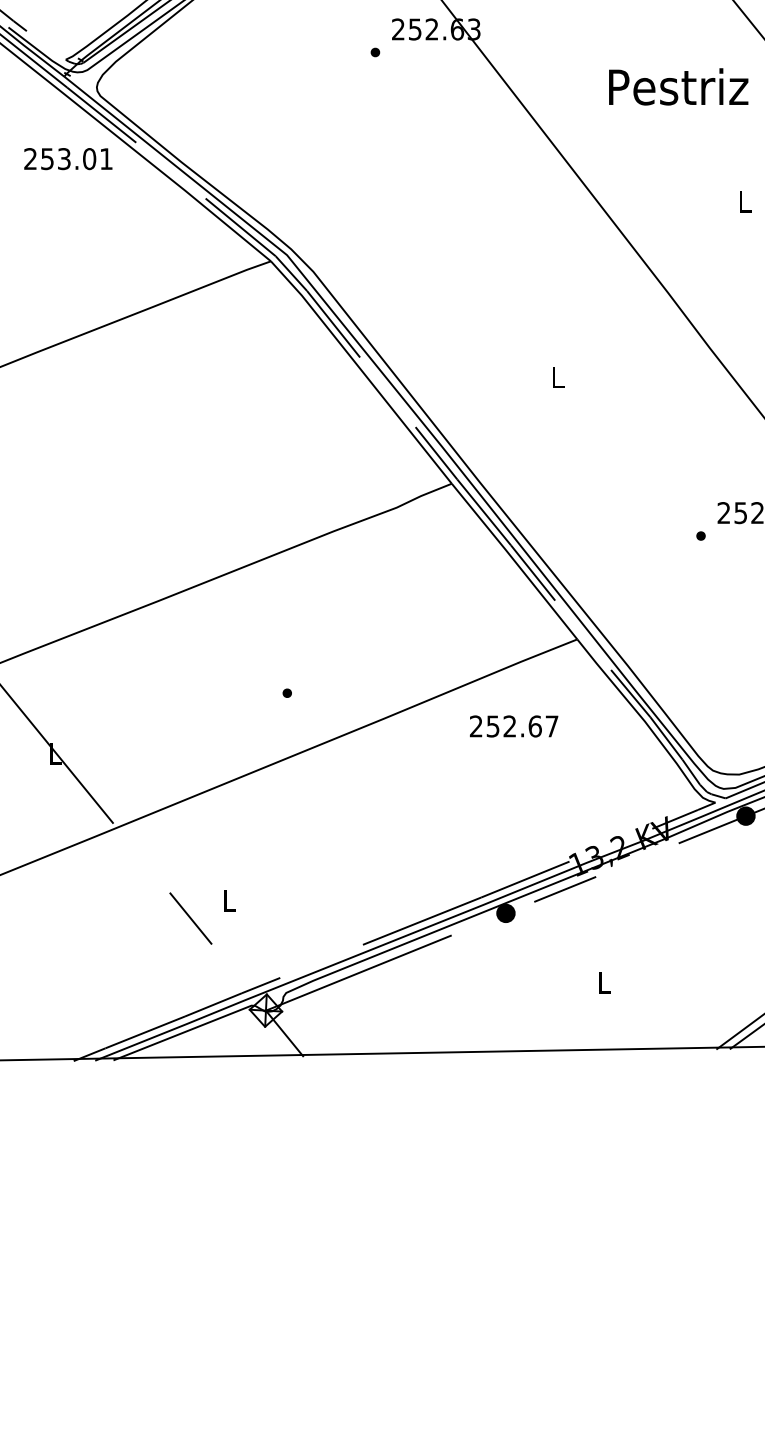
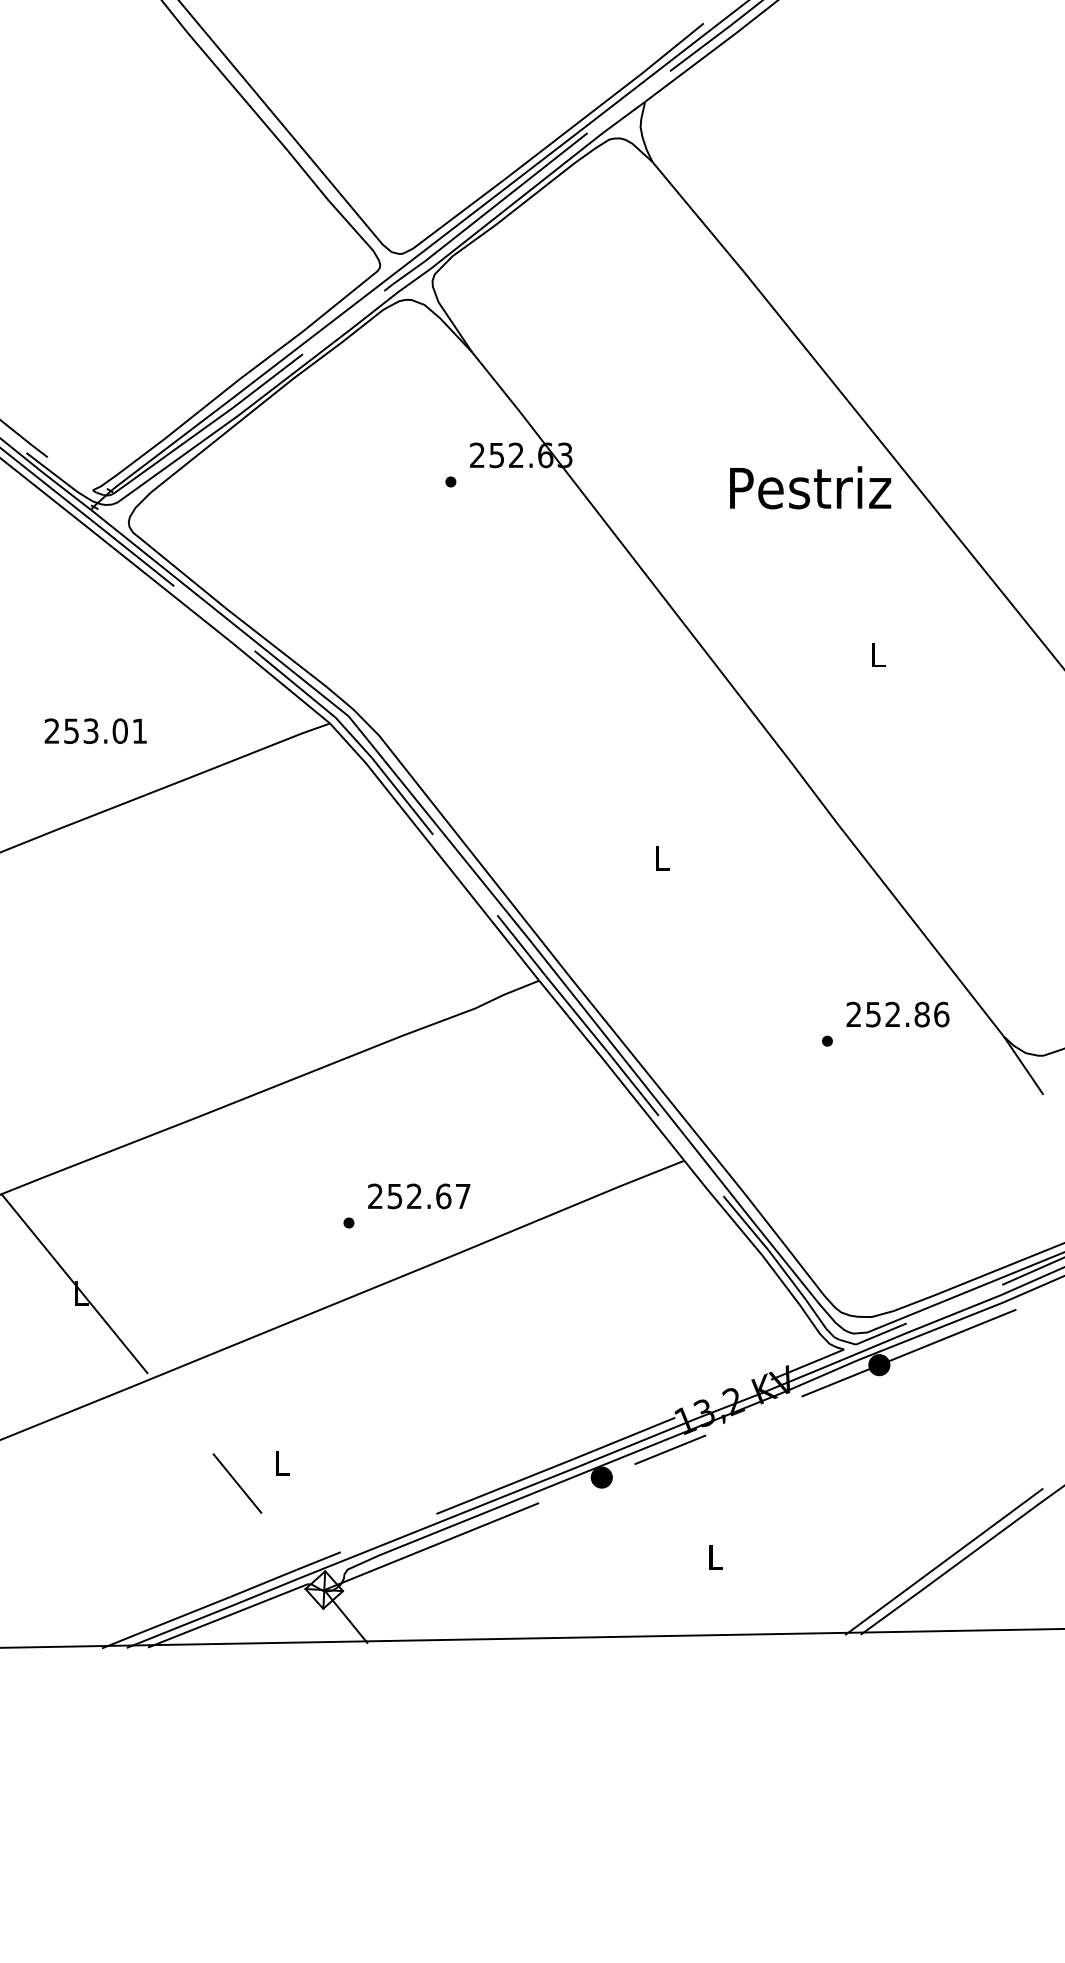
text: (678, 86) -> (810, 487), moved
text: (68, 158) -> (95, 730), moved
text: (514, 726) -> (419, 1196), moved

